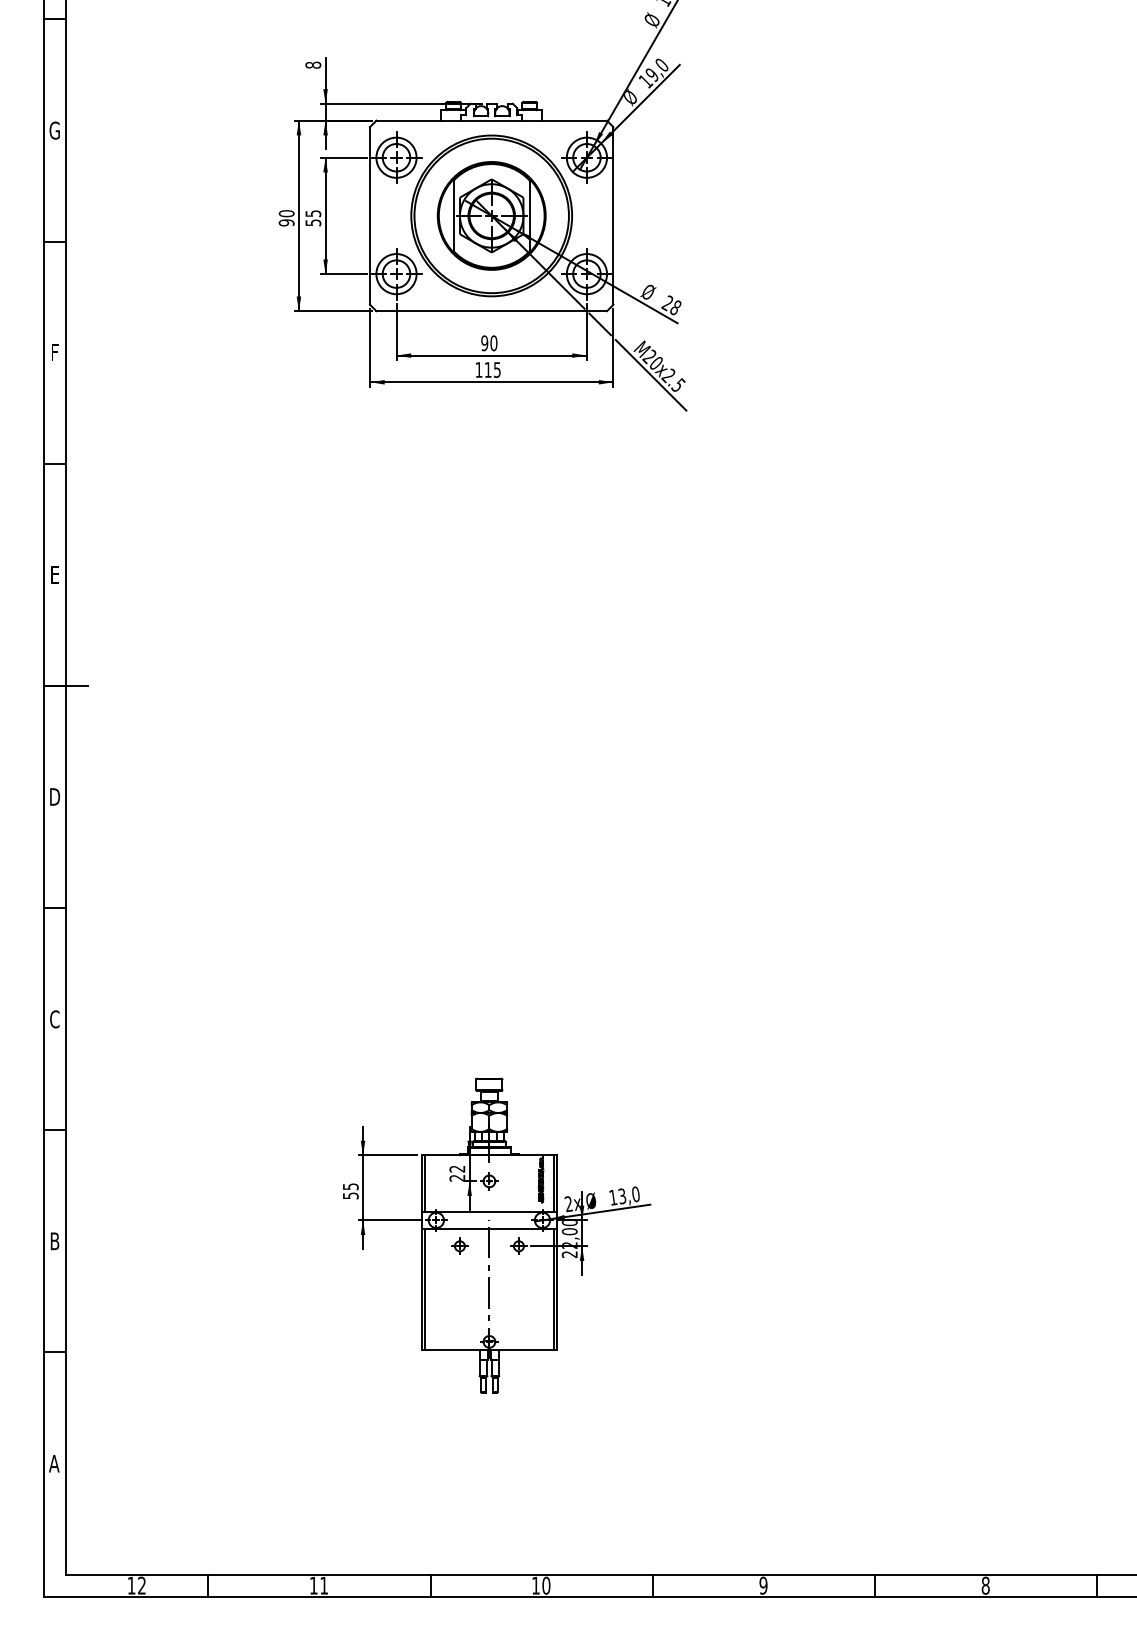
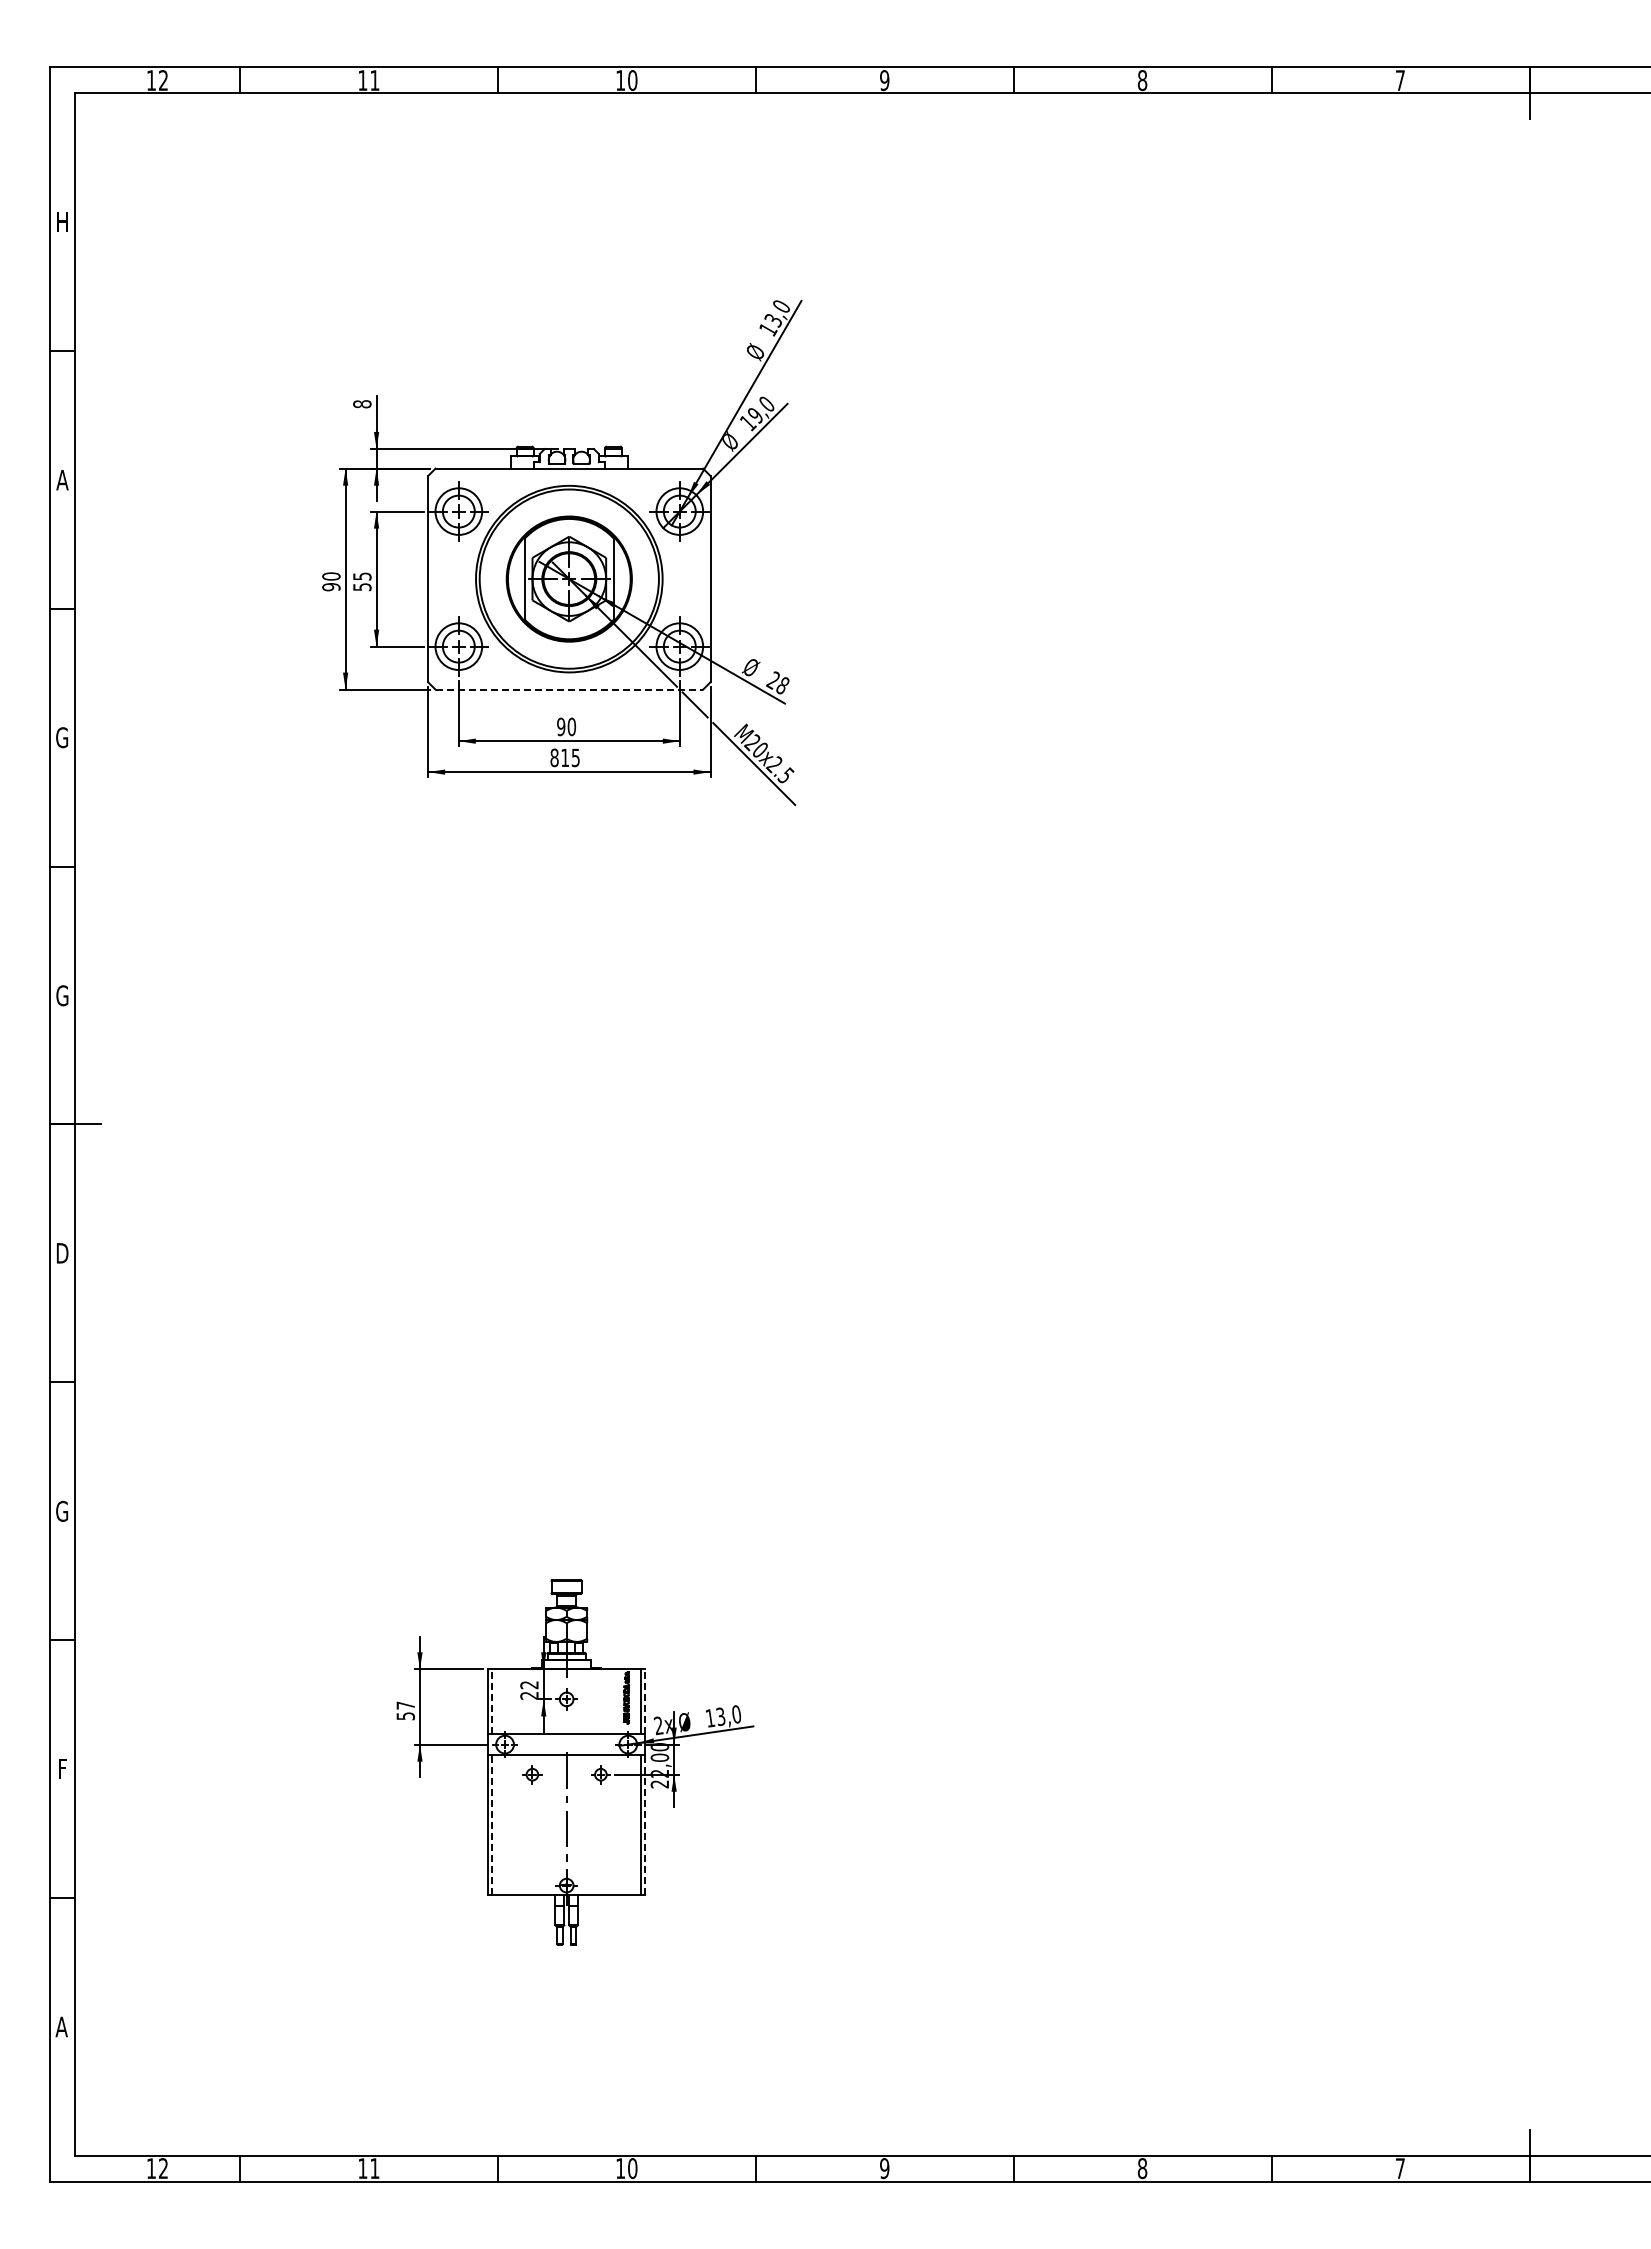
text: (54, 130) -> (62, 479), G -> A
line: (491, 311) -> (569, 689), solid -> dashed
text: (54, 352) -> (62, 737), F -> G
text: (478, 369) -> (554, 757), 115 -> 815
text: (54, 574) -> (62, 995), E -> G
text: (54, 1019) -> (62, 1511), C -> G
line: (425, 1183) -> (492, 1701), solid -> dashed
line: (557, 1183) -> (645, 1701), solid -> dashed
text: (350, 1186) -> (405, 1705), 55 -> 57
text: (54, 1240) -> (62, 1768), B -> F
line: (425, 1289) -> (492, 1824), solid -> dashed
line: (557, 1289) -> (645, 1824), solid -> dashed

